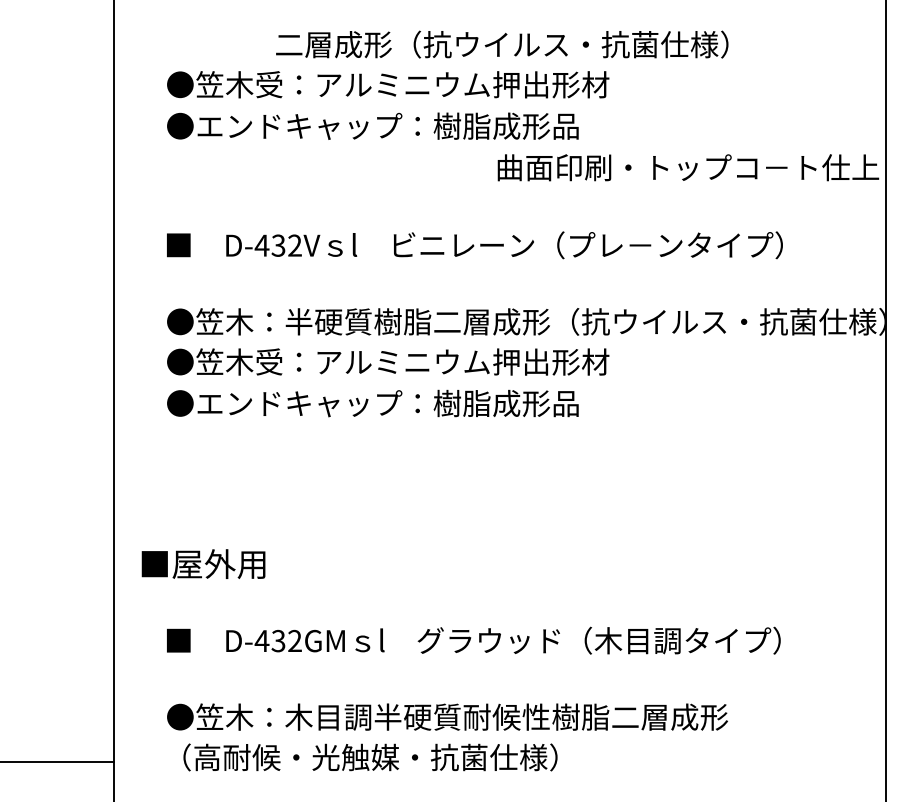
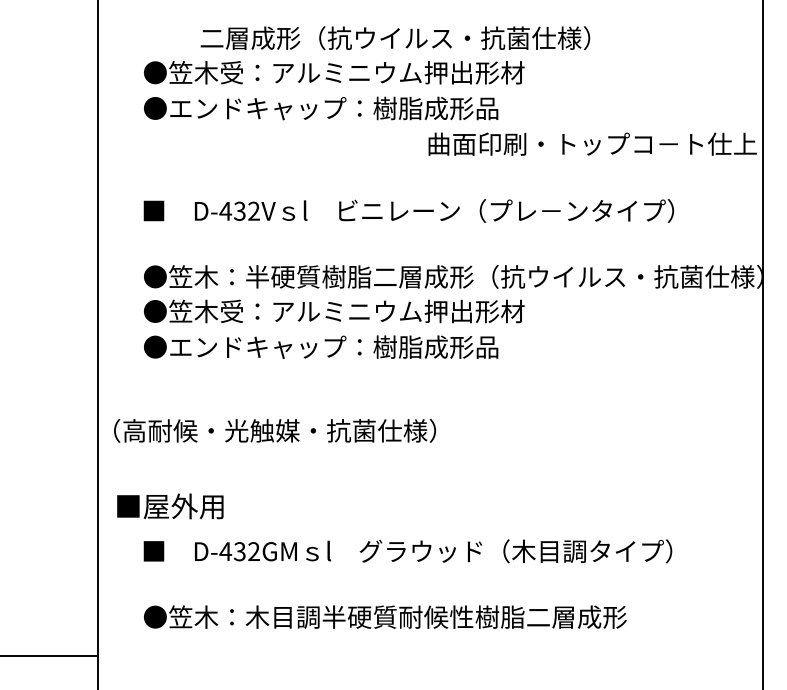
text: (502, 44) -> (395, 38), moved
text: (203, 564) -> (170, 506), moved
text: (369, 757) -> (274, 430), moved

